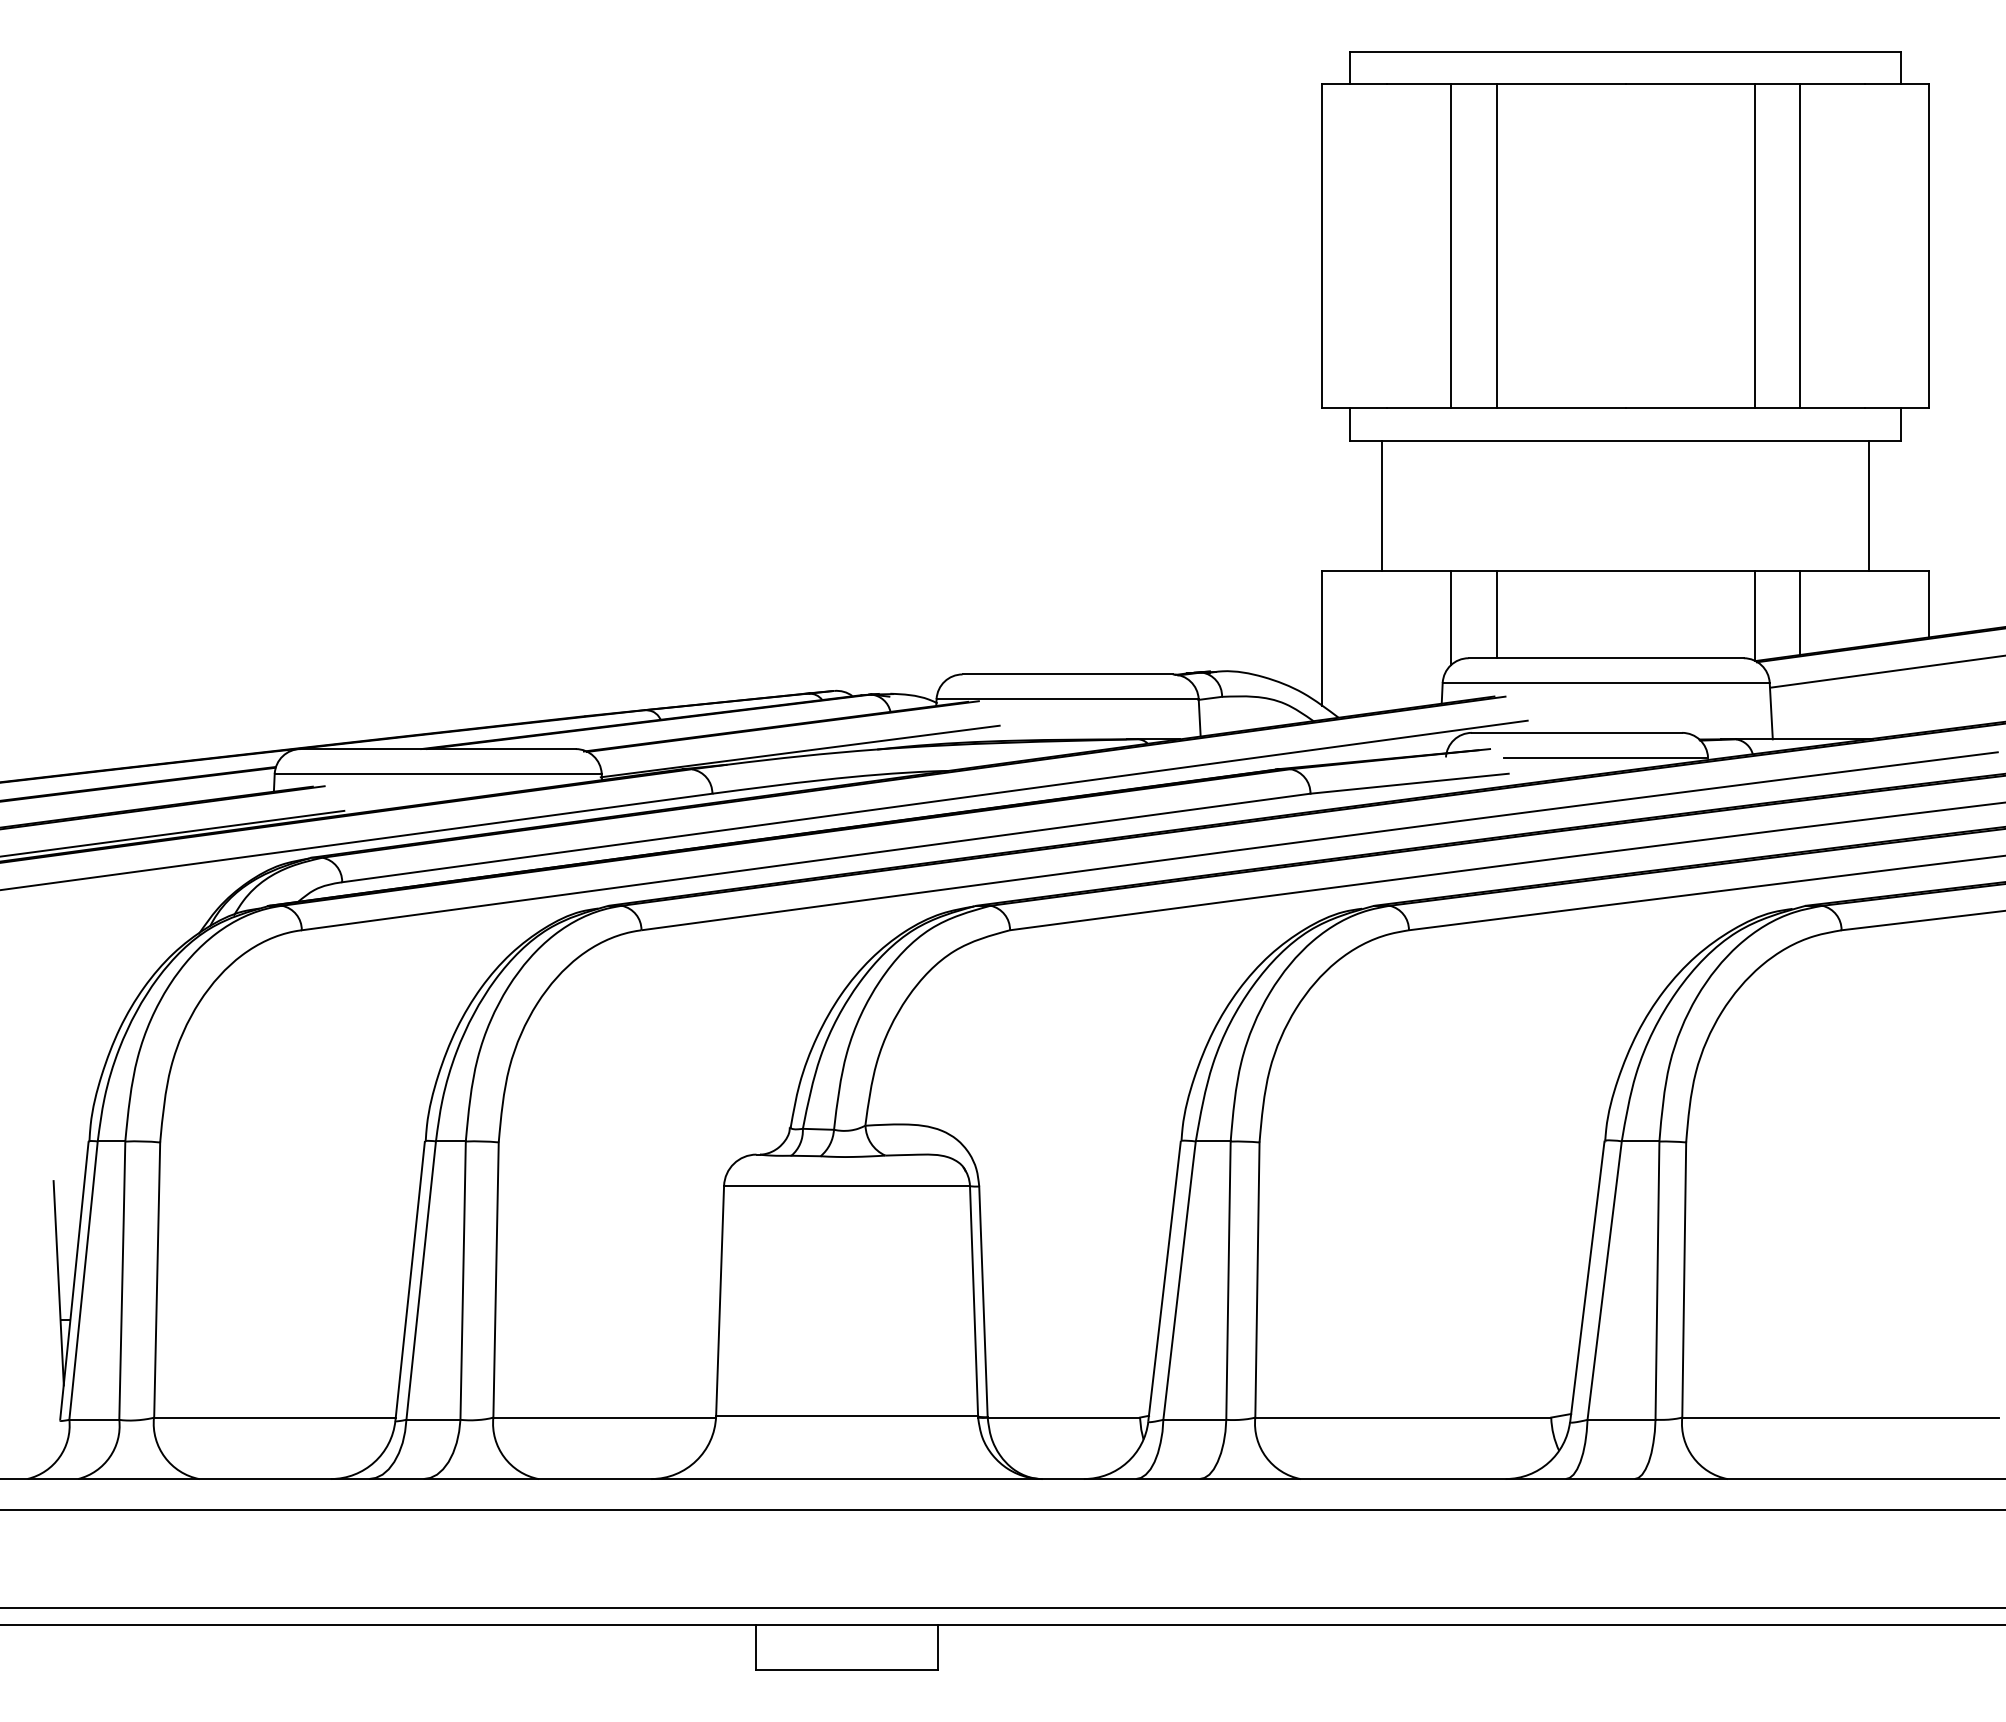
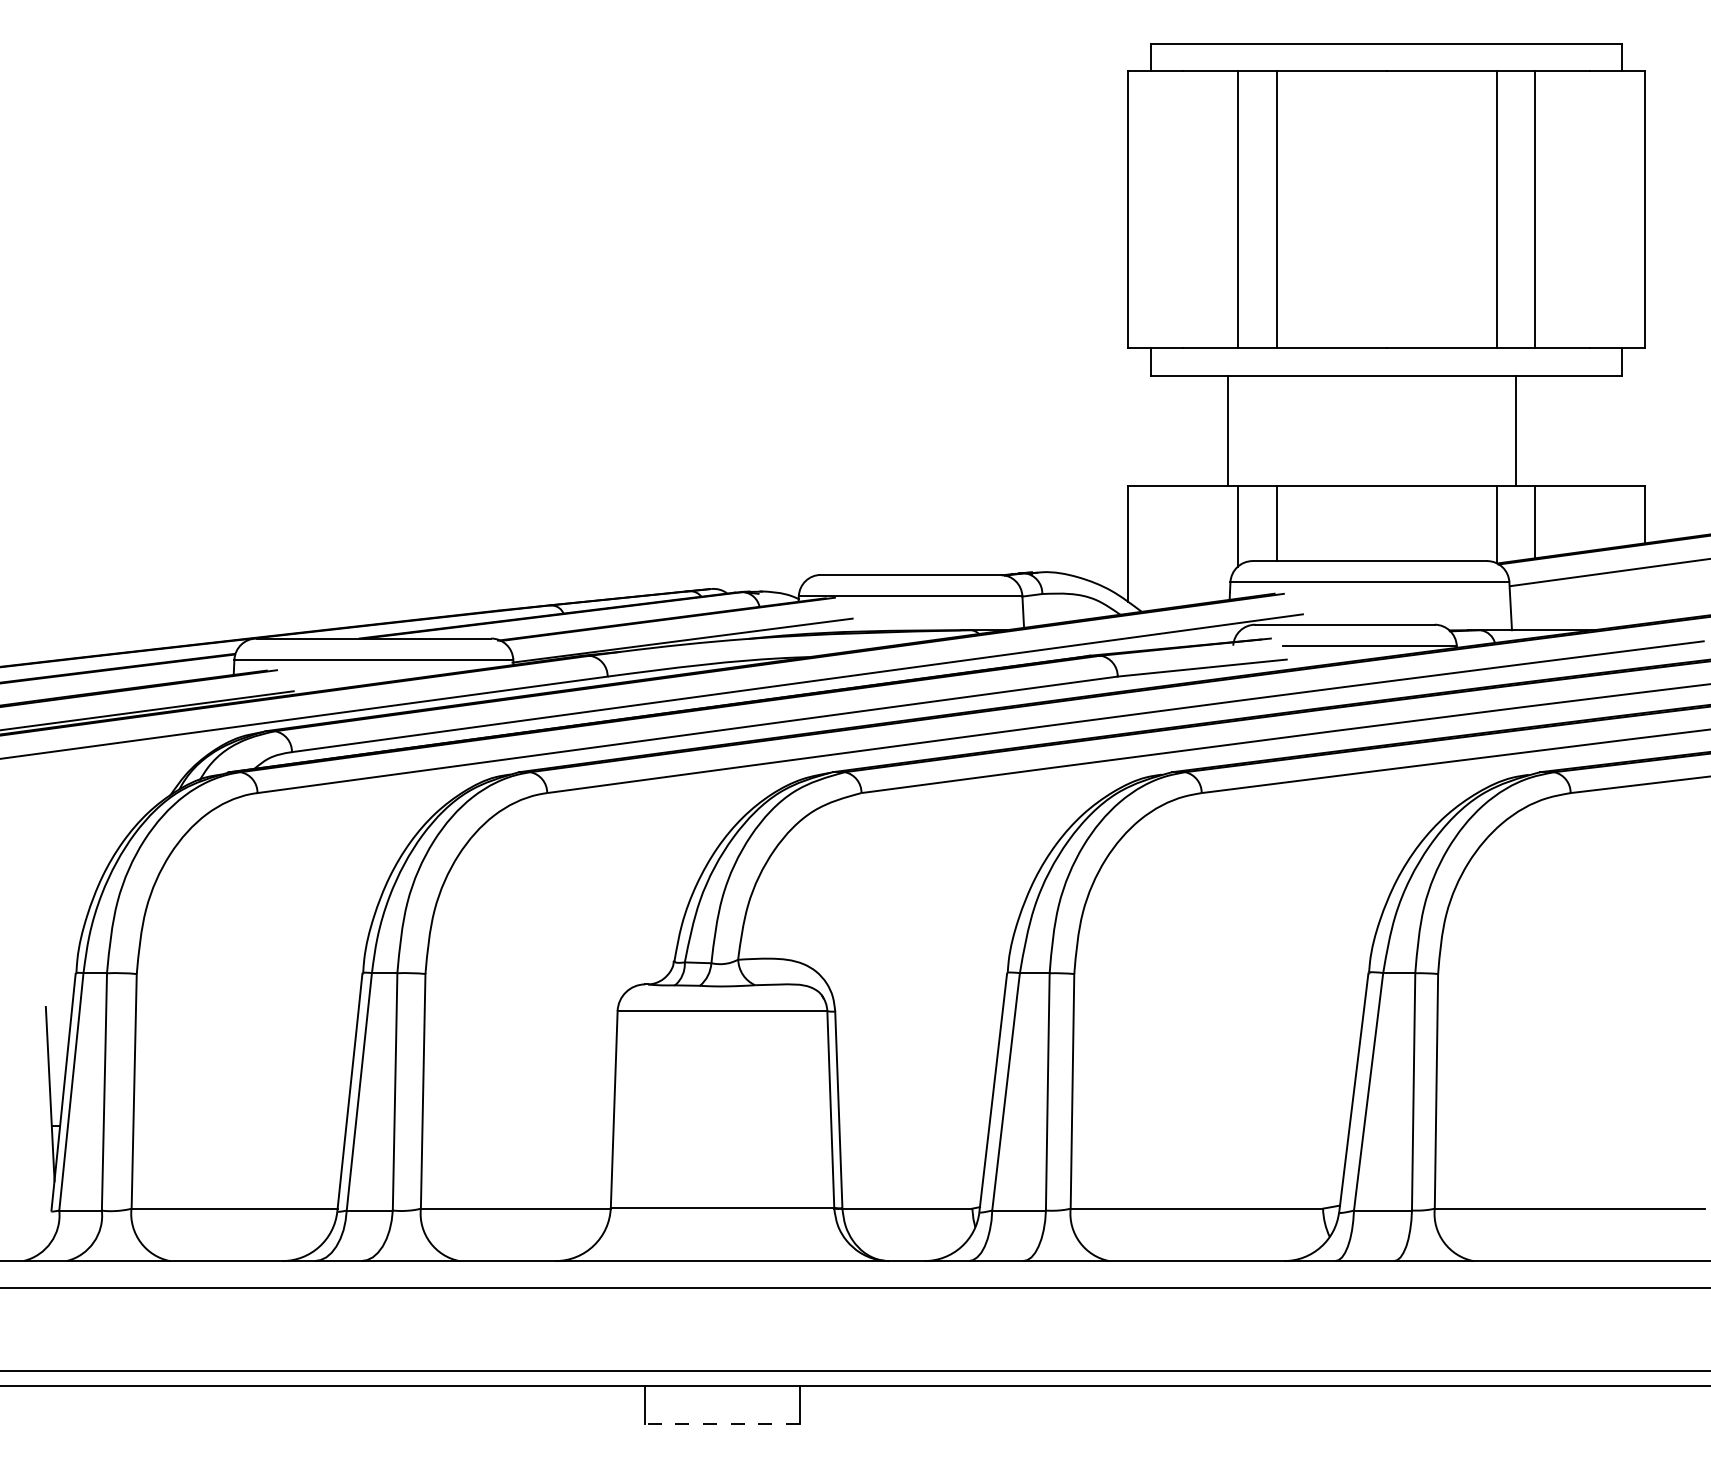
line: (1382, 505) -> (1227, 430), moved
line: (1869, 505) -> (1515, 430), moved
line: (847, 1670) -> (722, 1424), solid -> dashed

